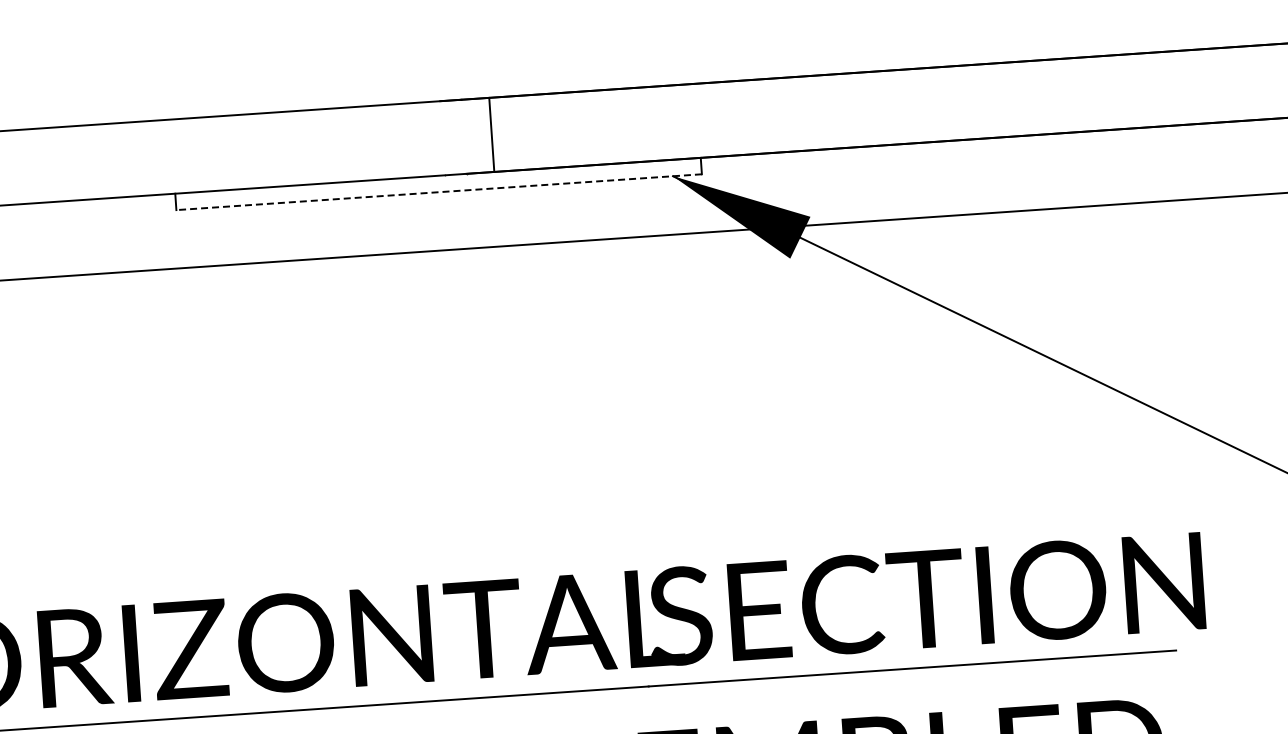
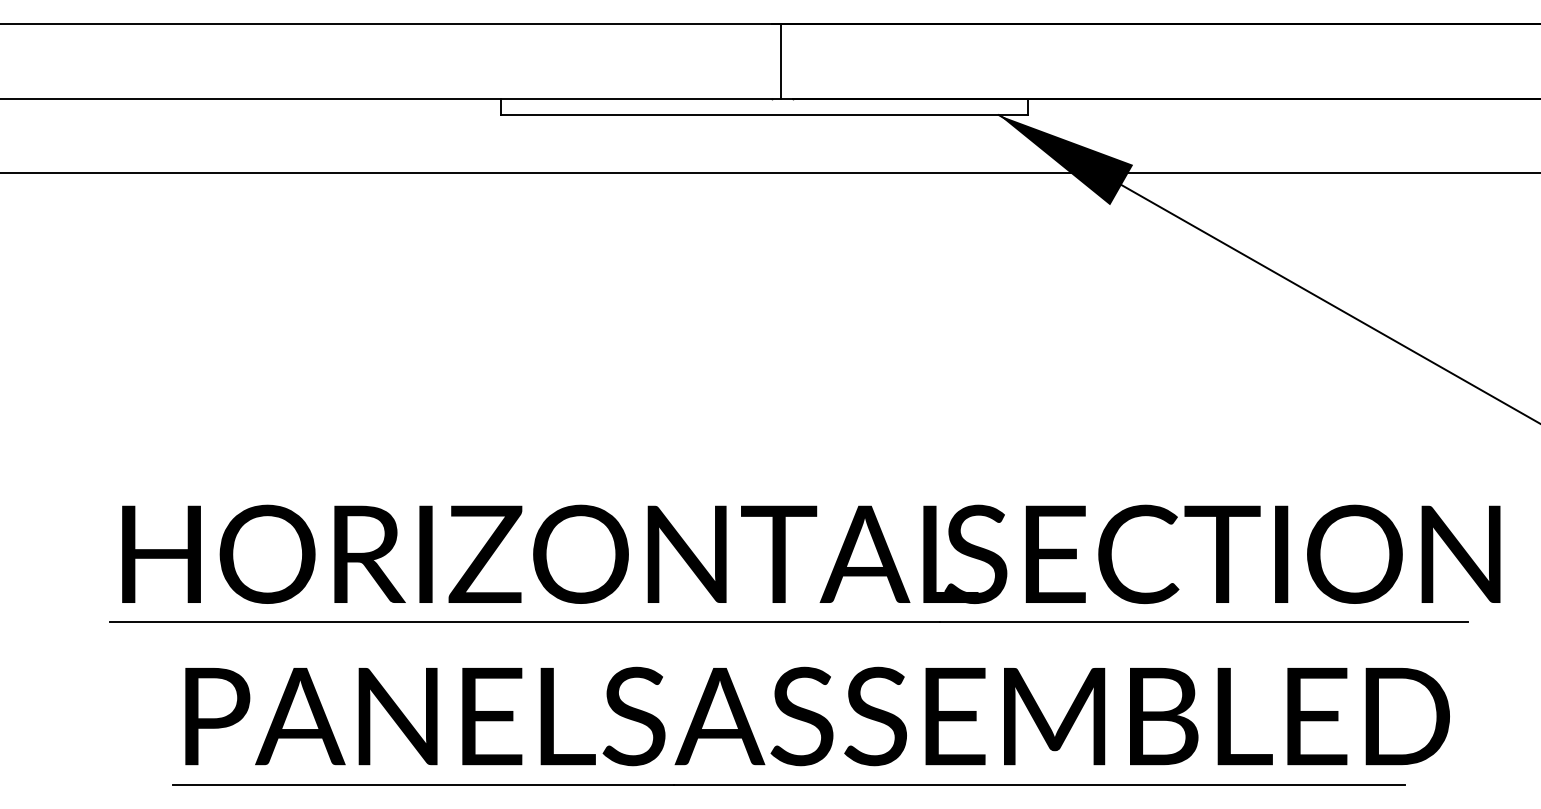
line: (491, 134) -> (780, 61), moved
line: (438, 192) -> (763, 115), dashed -> solid

